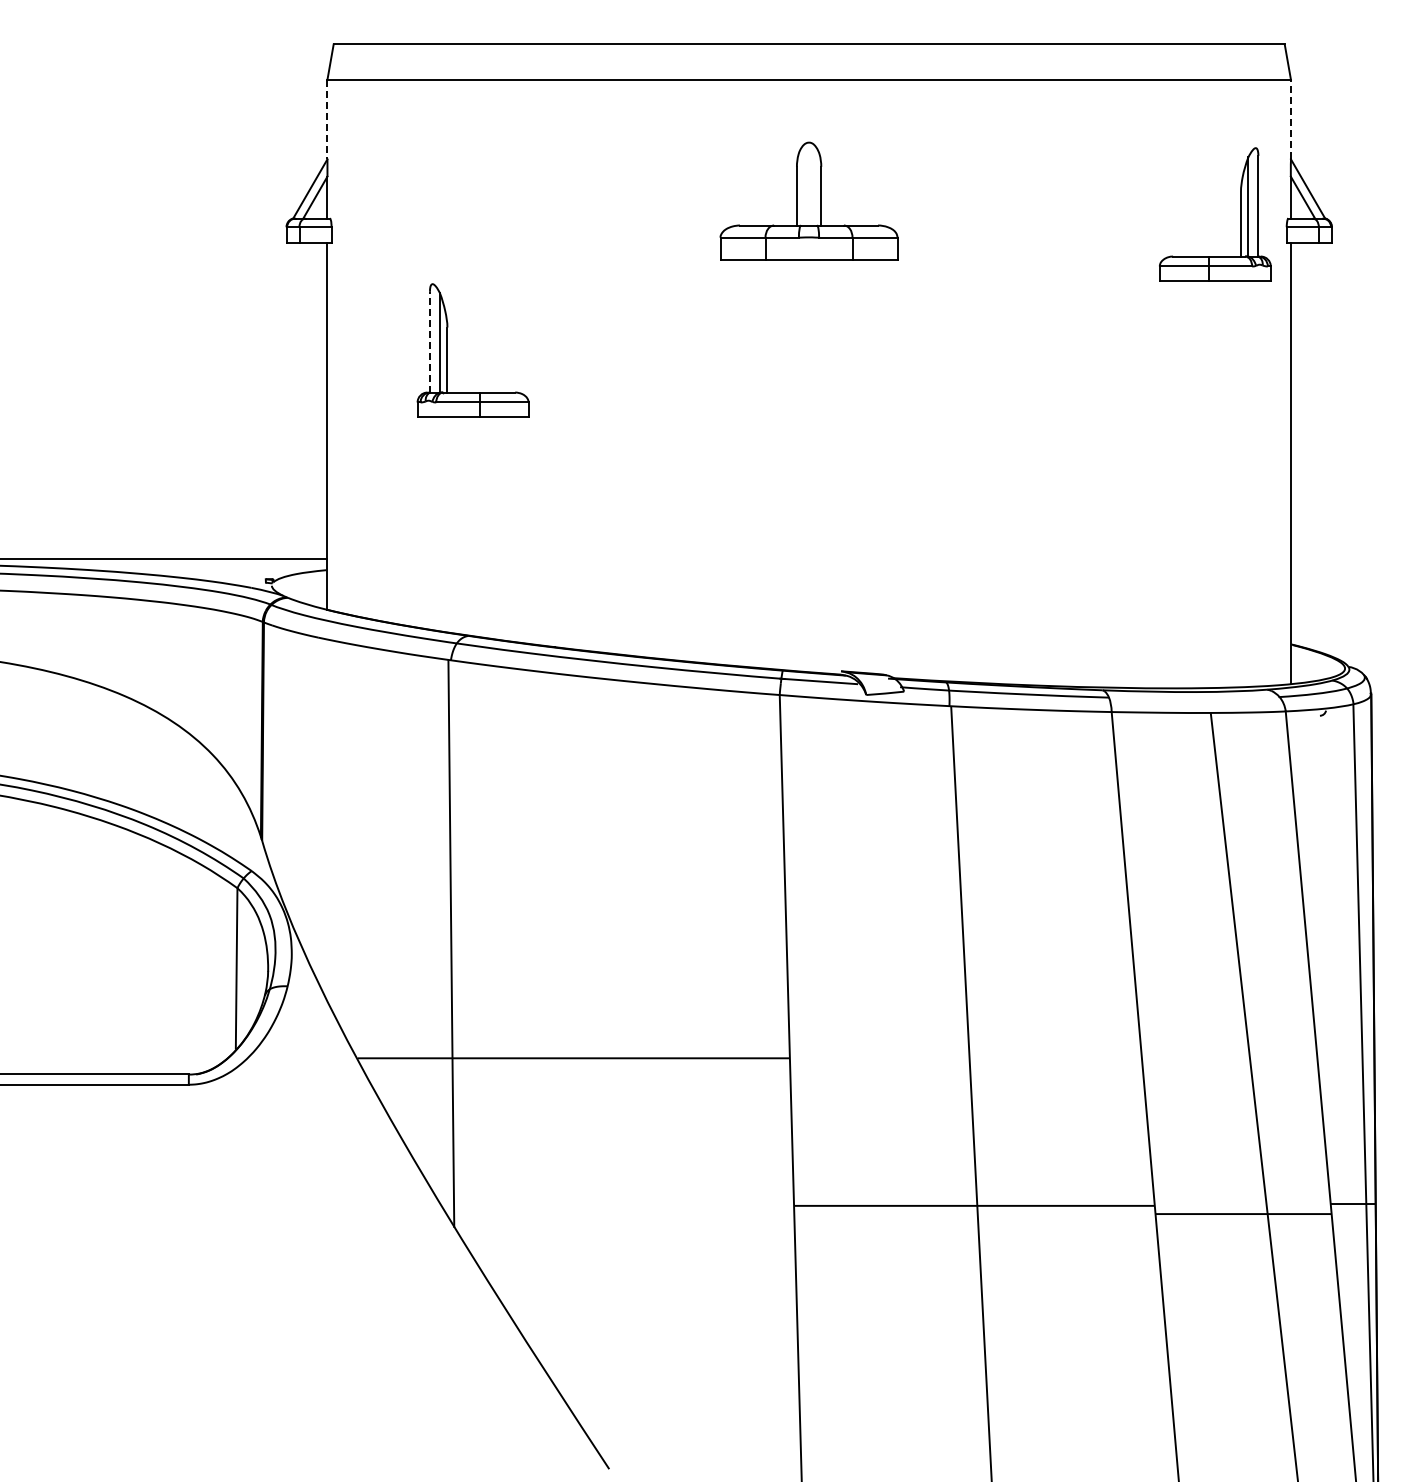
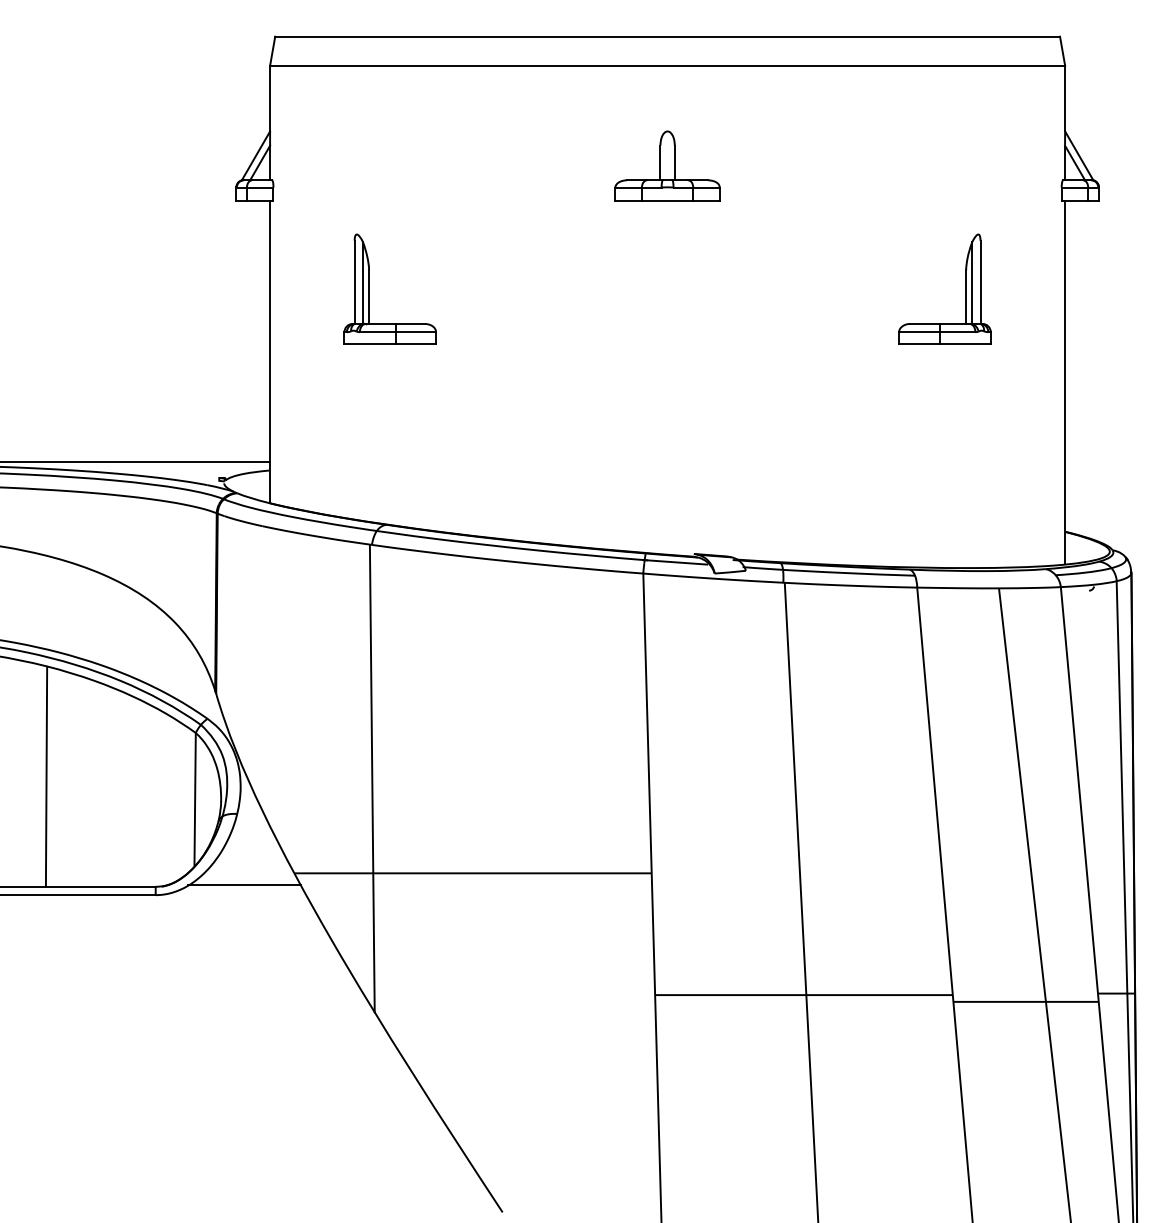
line: (327, 119) -> (270, 98), dashed -> solid
line: (1290, 119) -> (1064, 98), dashed -> solid
part: (809, 200) -> (667, 165), size x0.71
part: (1240, 214) -> (965, 289), moved
line: (430, 341) -> (355, 281), dashed -> solid
line: (56, 941) -> (46, 776), added
line: (296, 1072) -> (244, 885), added

